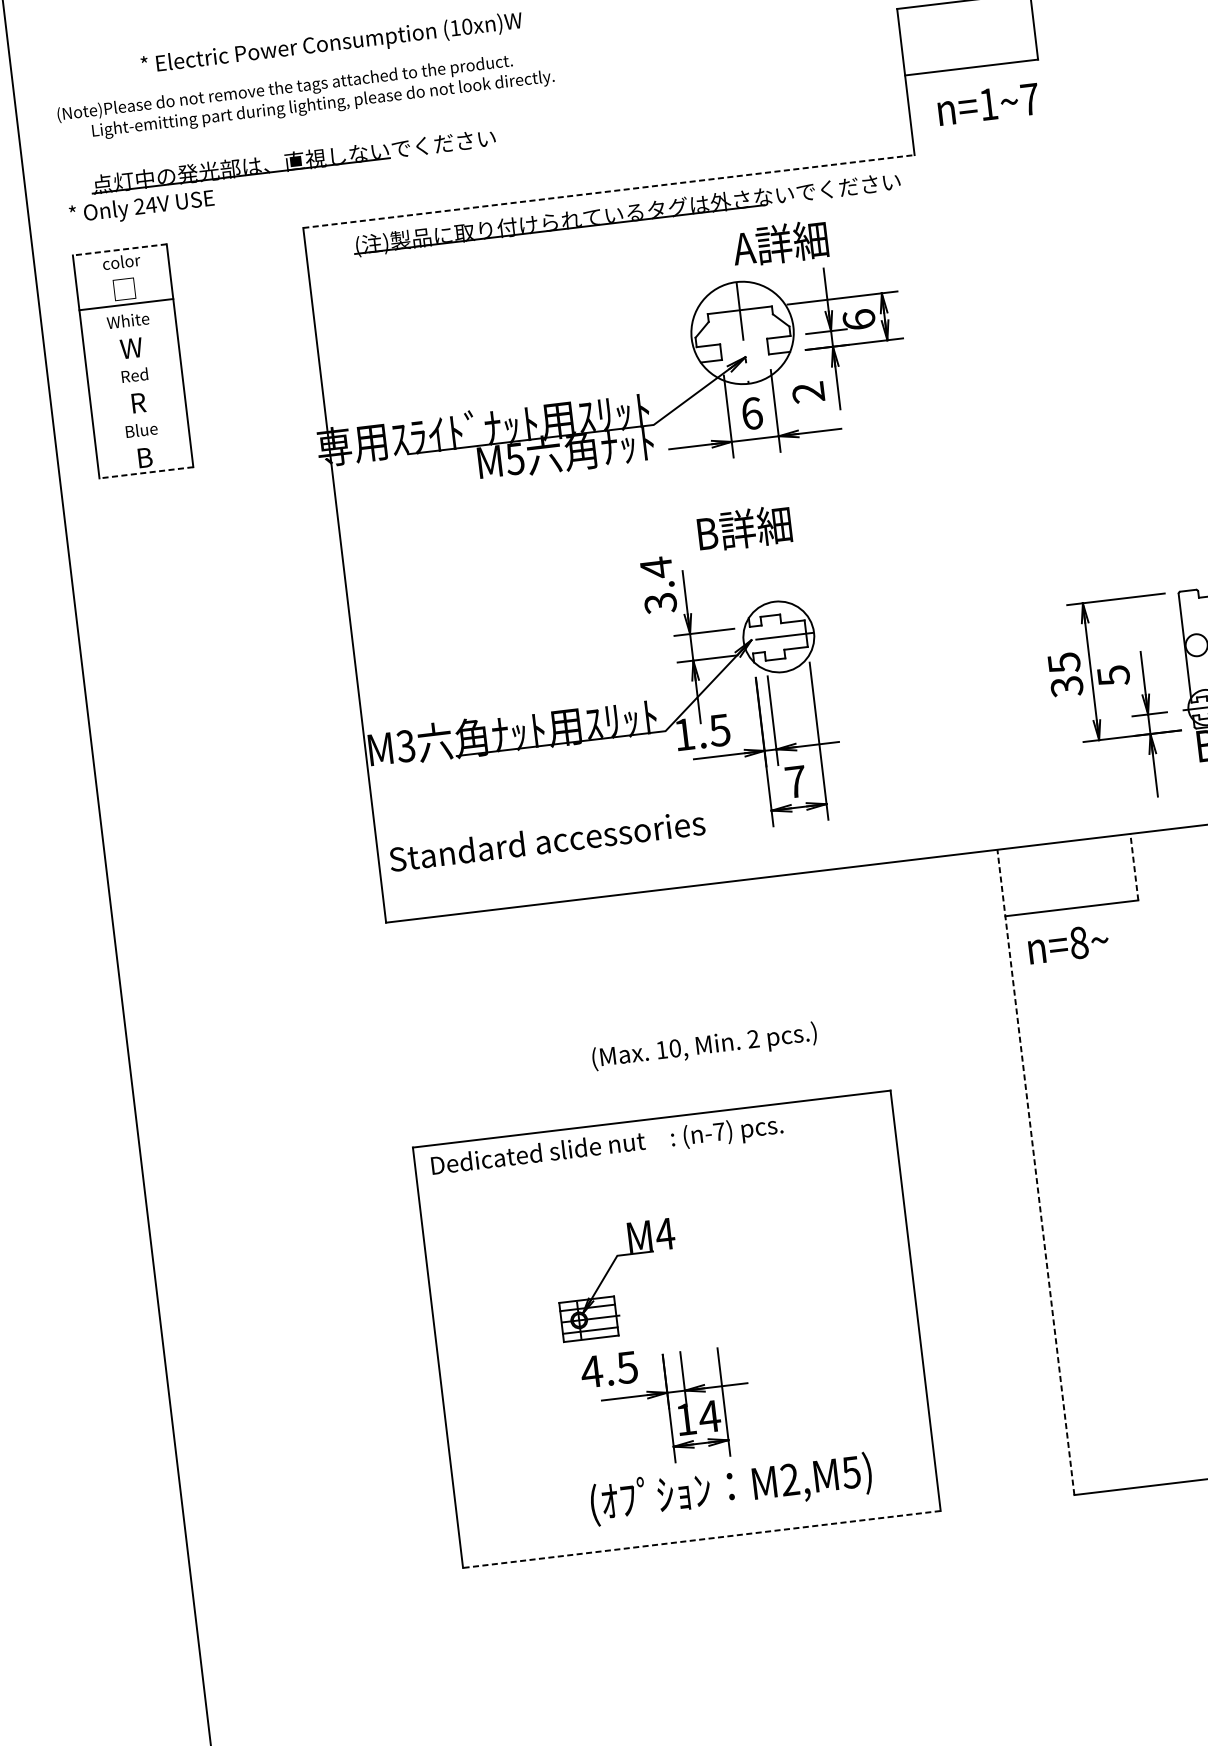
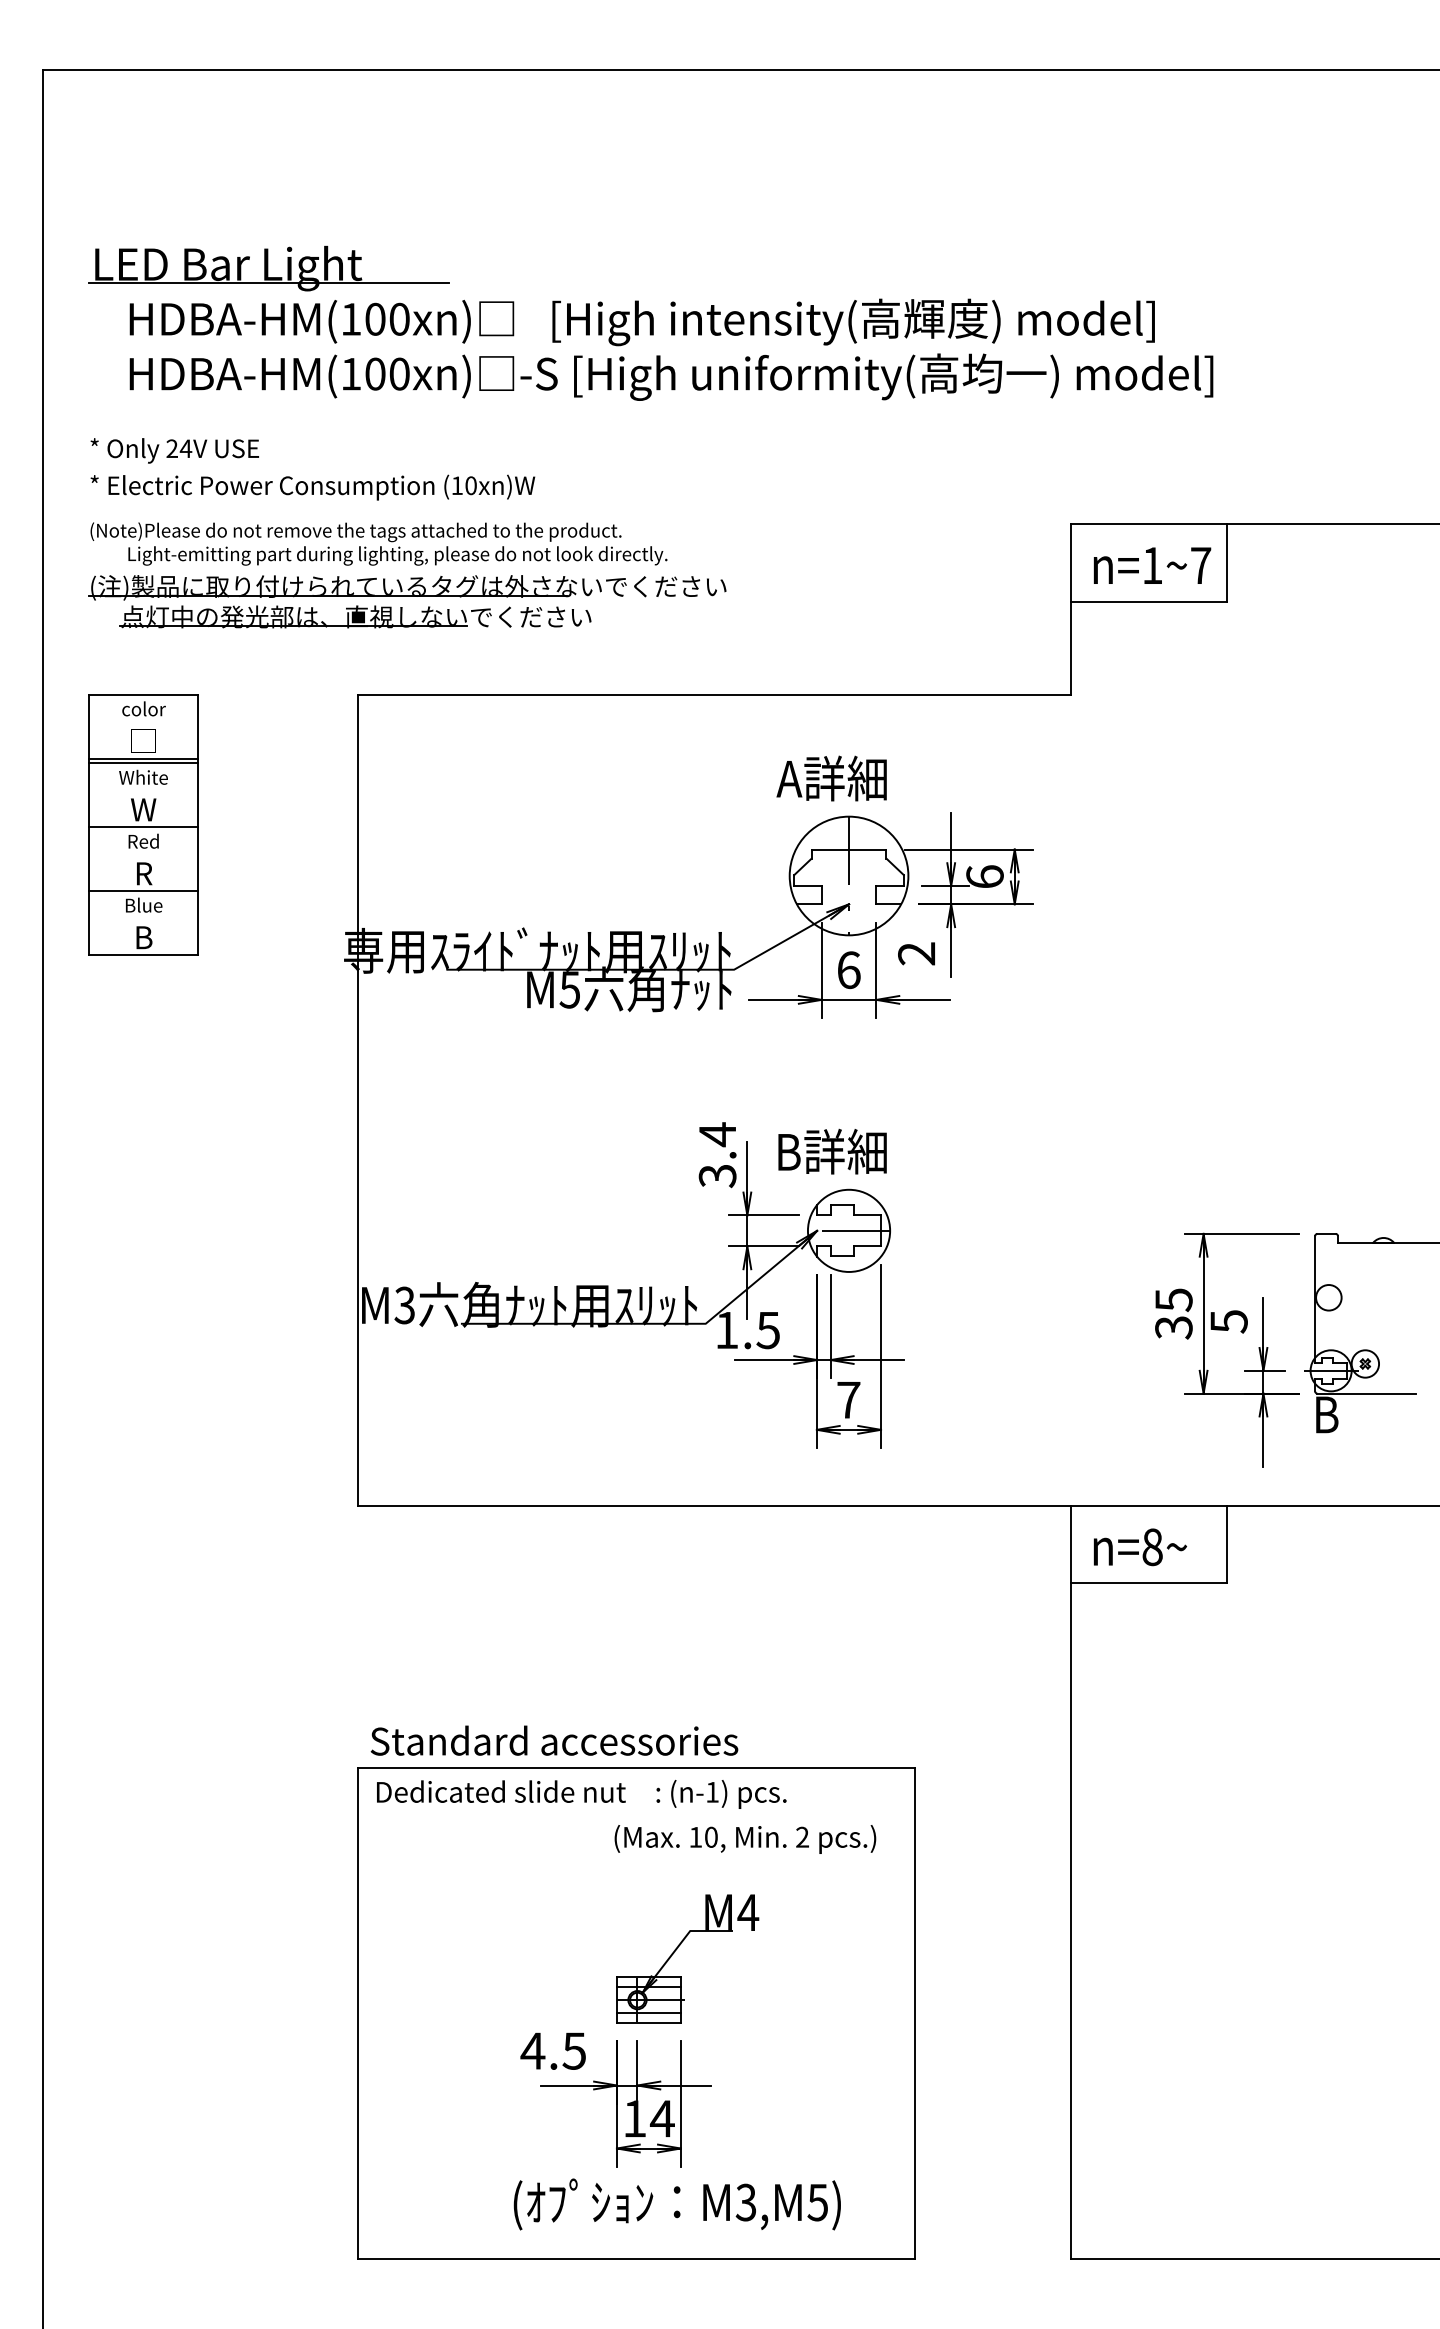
text: (331, 44) -> (312, 487), moved
text: (988, 104) -> (1152, 565), moved
line: (608, 191) -> (714, 694), dashed -> solid
text: (141, 207) -> (174, 450), moved
part: (627, 214) -> (407, 587), moved
text: (780, 243) -> (831, 778), moved
line: (119, 249) -> (143, 694), dashed -> solid
line: (126, 308) -> (143, 763), added
line: (133, 363) -> (143, 827), added
line: (139, 418) -> (143, 891), added
line: (146, 473) -> (143, 955), dashed -> solid
text: (744, 528) -> (832, 1151), moved
text: (547, 840) -> (554, 1740), moved
line: (1134, 867) -> (1226, 1544), dashed -> solid
text: (1068, 944) -> (1140, 1547), moved
text: (704, 1046) -> (745, 1839), moved
text: (719, 1131) -> (712, 1792), (n-7) -> (n-1)
line: (1035, 1172) -> (1071, 1882), dashed -> solid
part: (608, 1272) -> (677, 1949), moved
text: (789, 1479) -> (745, 2202), M2,M5) -> M3,M5)
line: (701, 1539) -> (636, 2259), dashed -> solid

